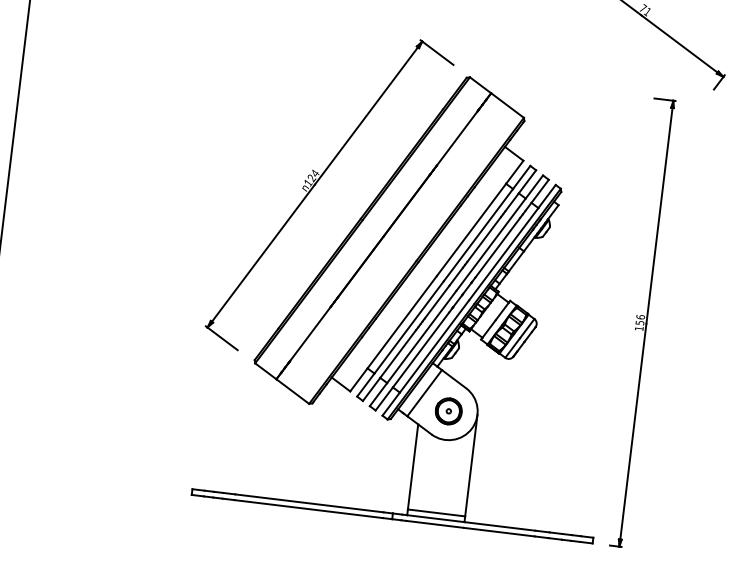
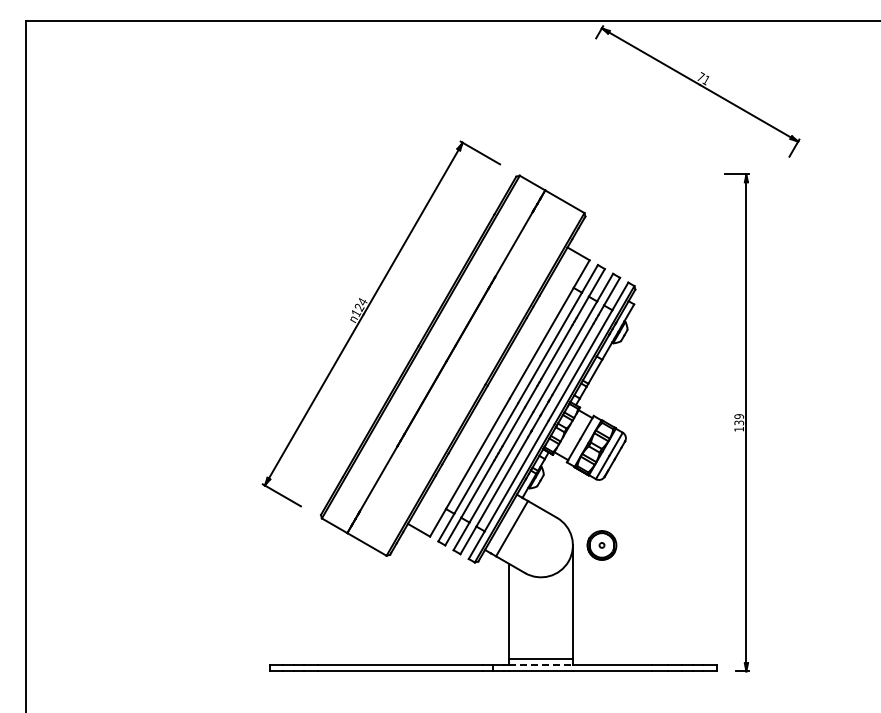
text: (640, 319) -> (739, 419), 156 -> 139
part: (448, 411) -> (601, 545), moved
line: (436, 519) -> (541, 665), solid -> dashed

